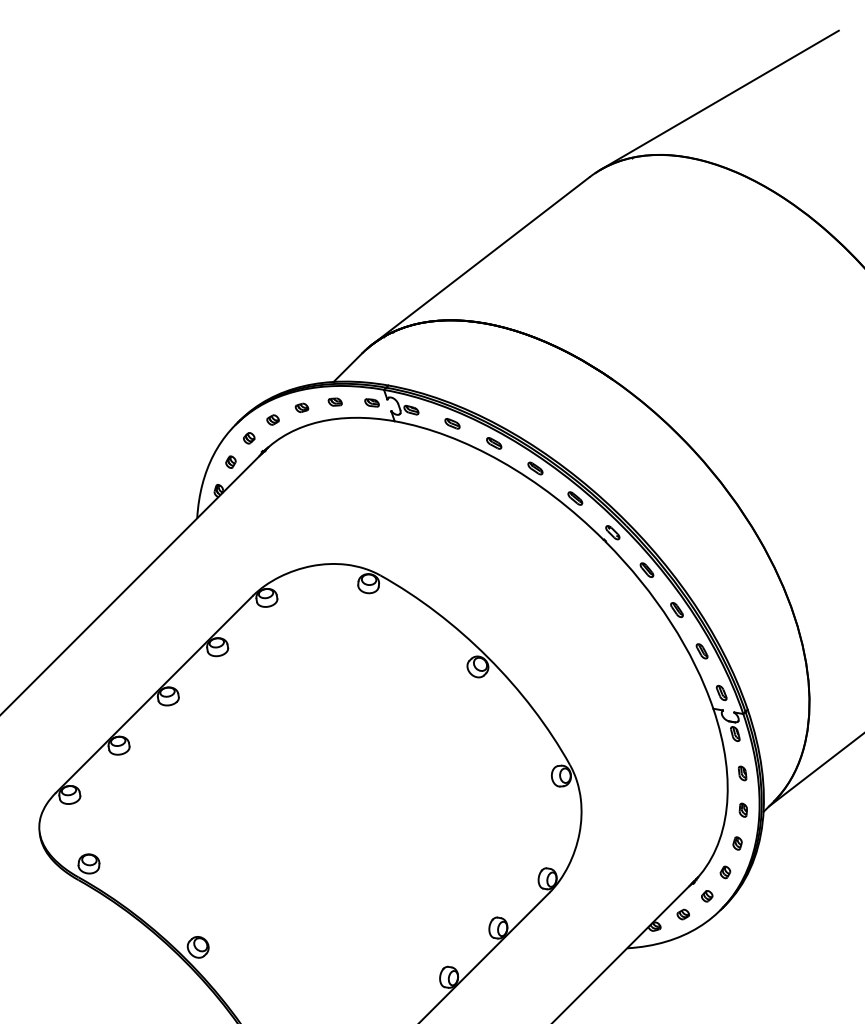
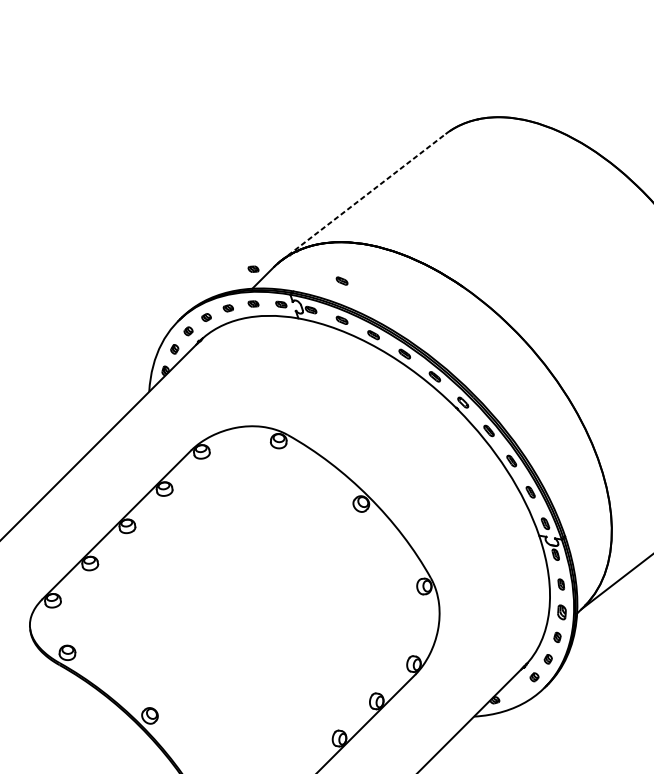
line: (719, 99) -> (543, 75), removed
line: (481, 260) -> (364, 196), solid -> dashed
part: (334, 355) -> (252, 268), added
part: (452, 371) -> (342, 280), added
part: (742, 809) -> (561, 611), size x1.4
part: (682, 914) -> (515, 691), removed

